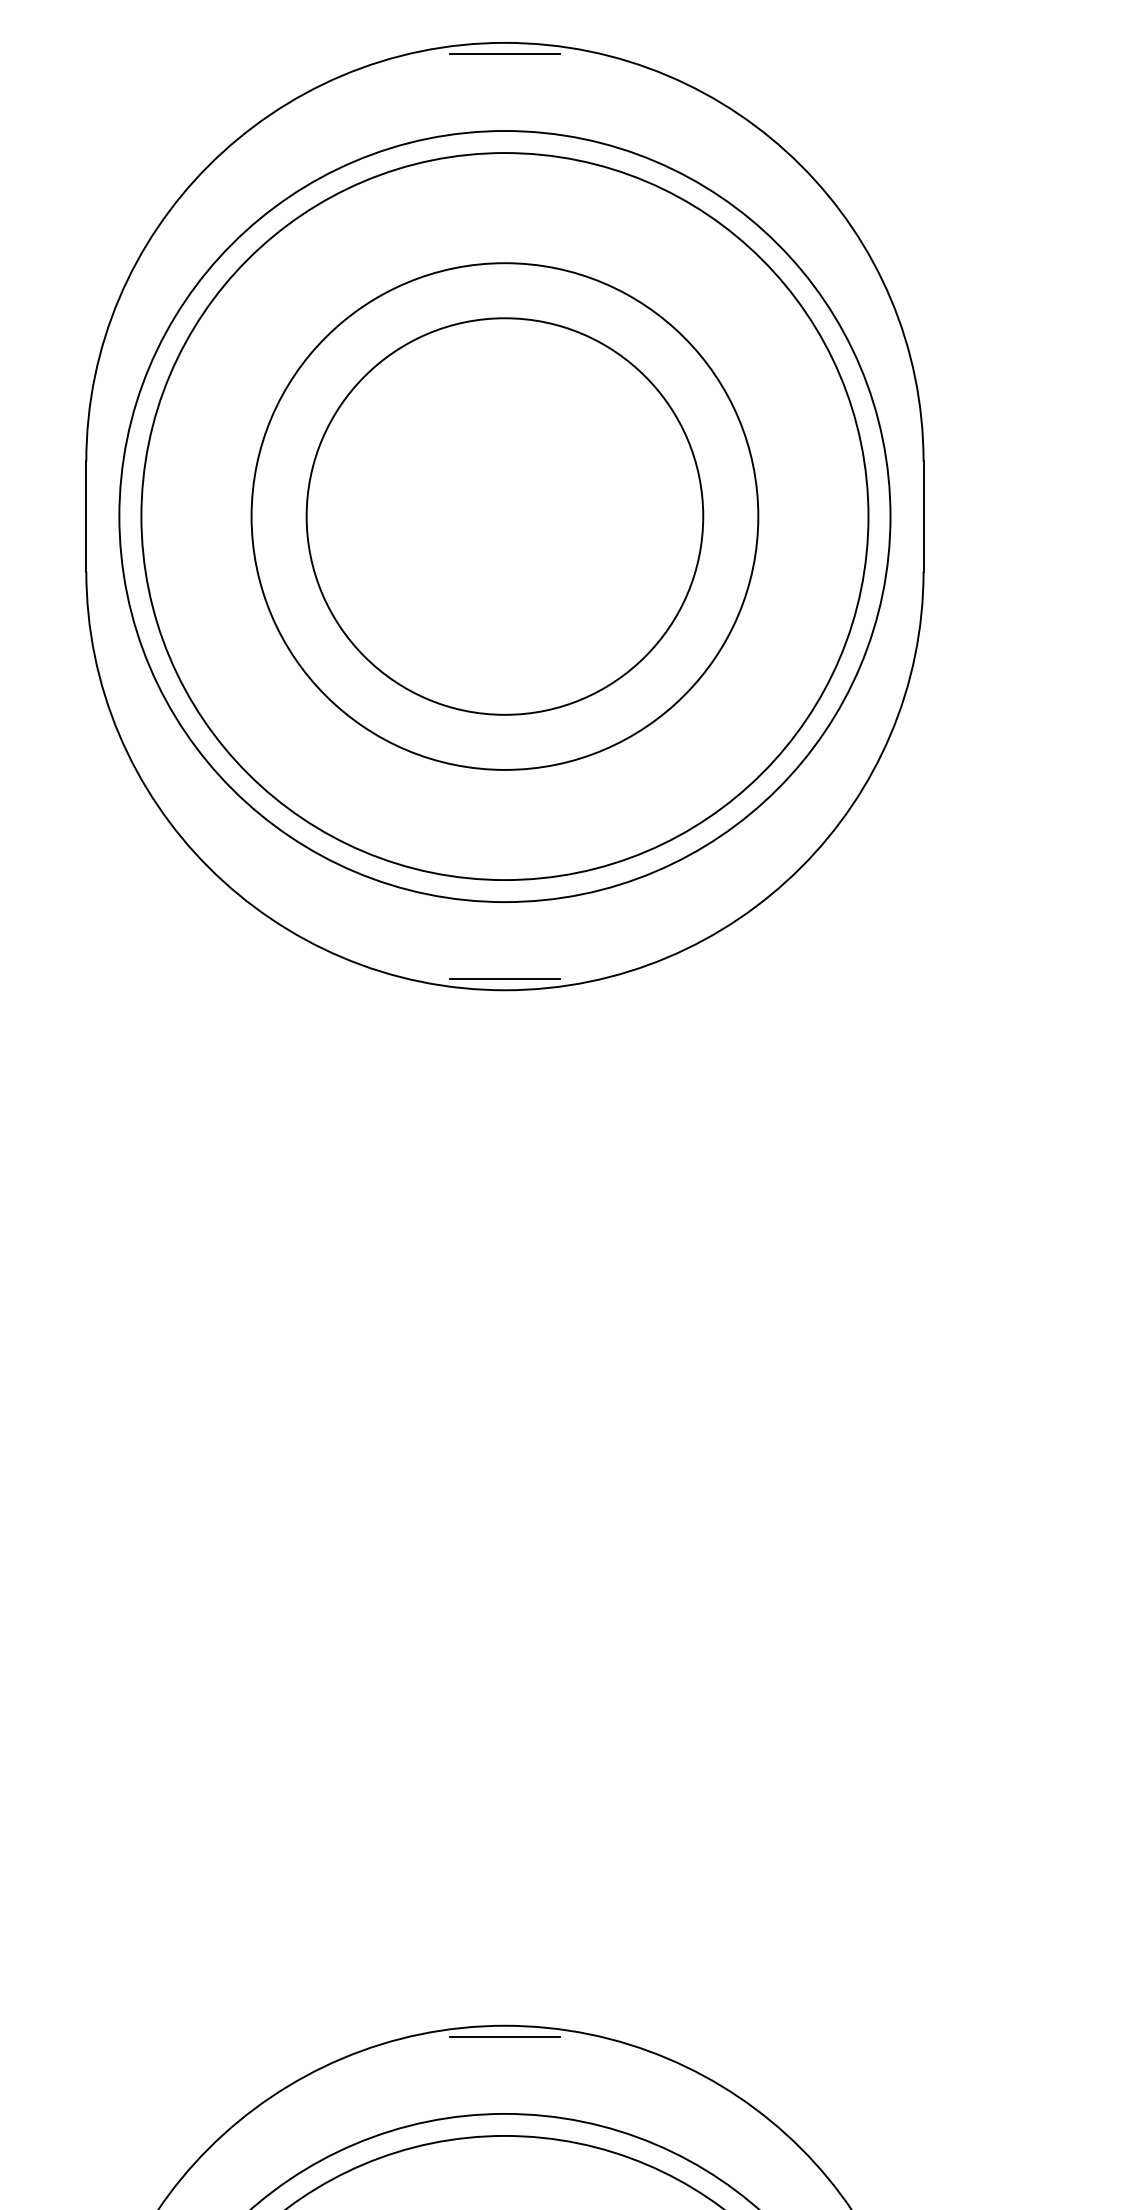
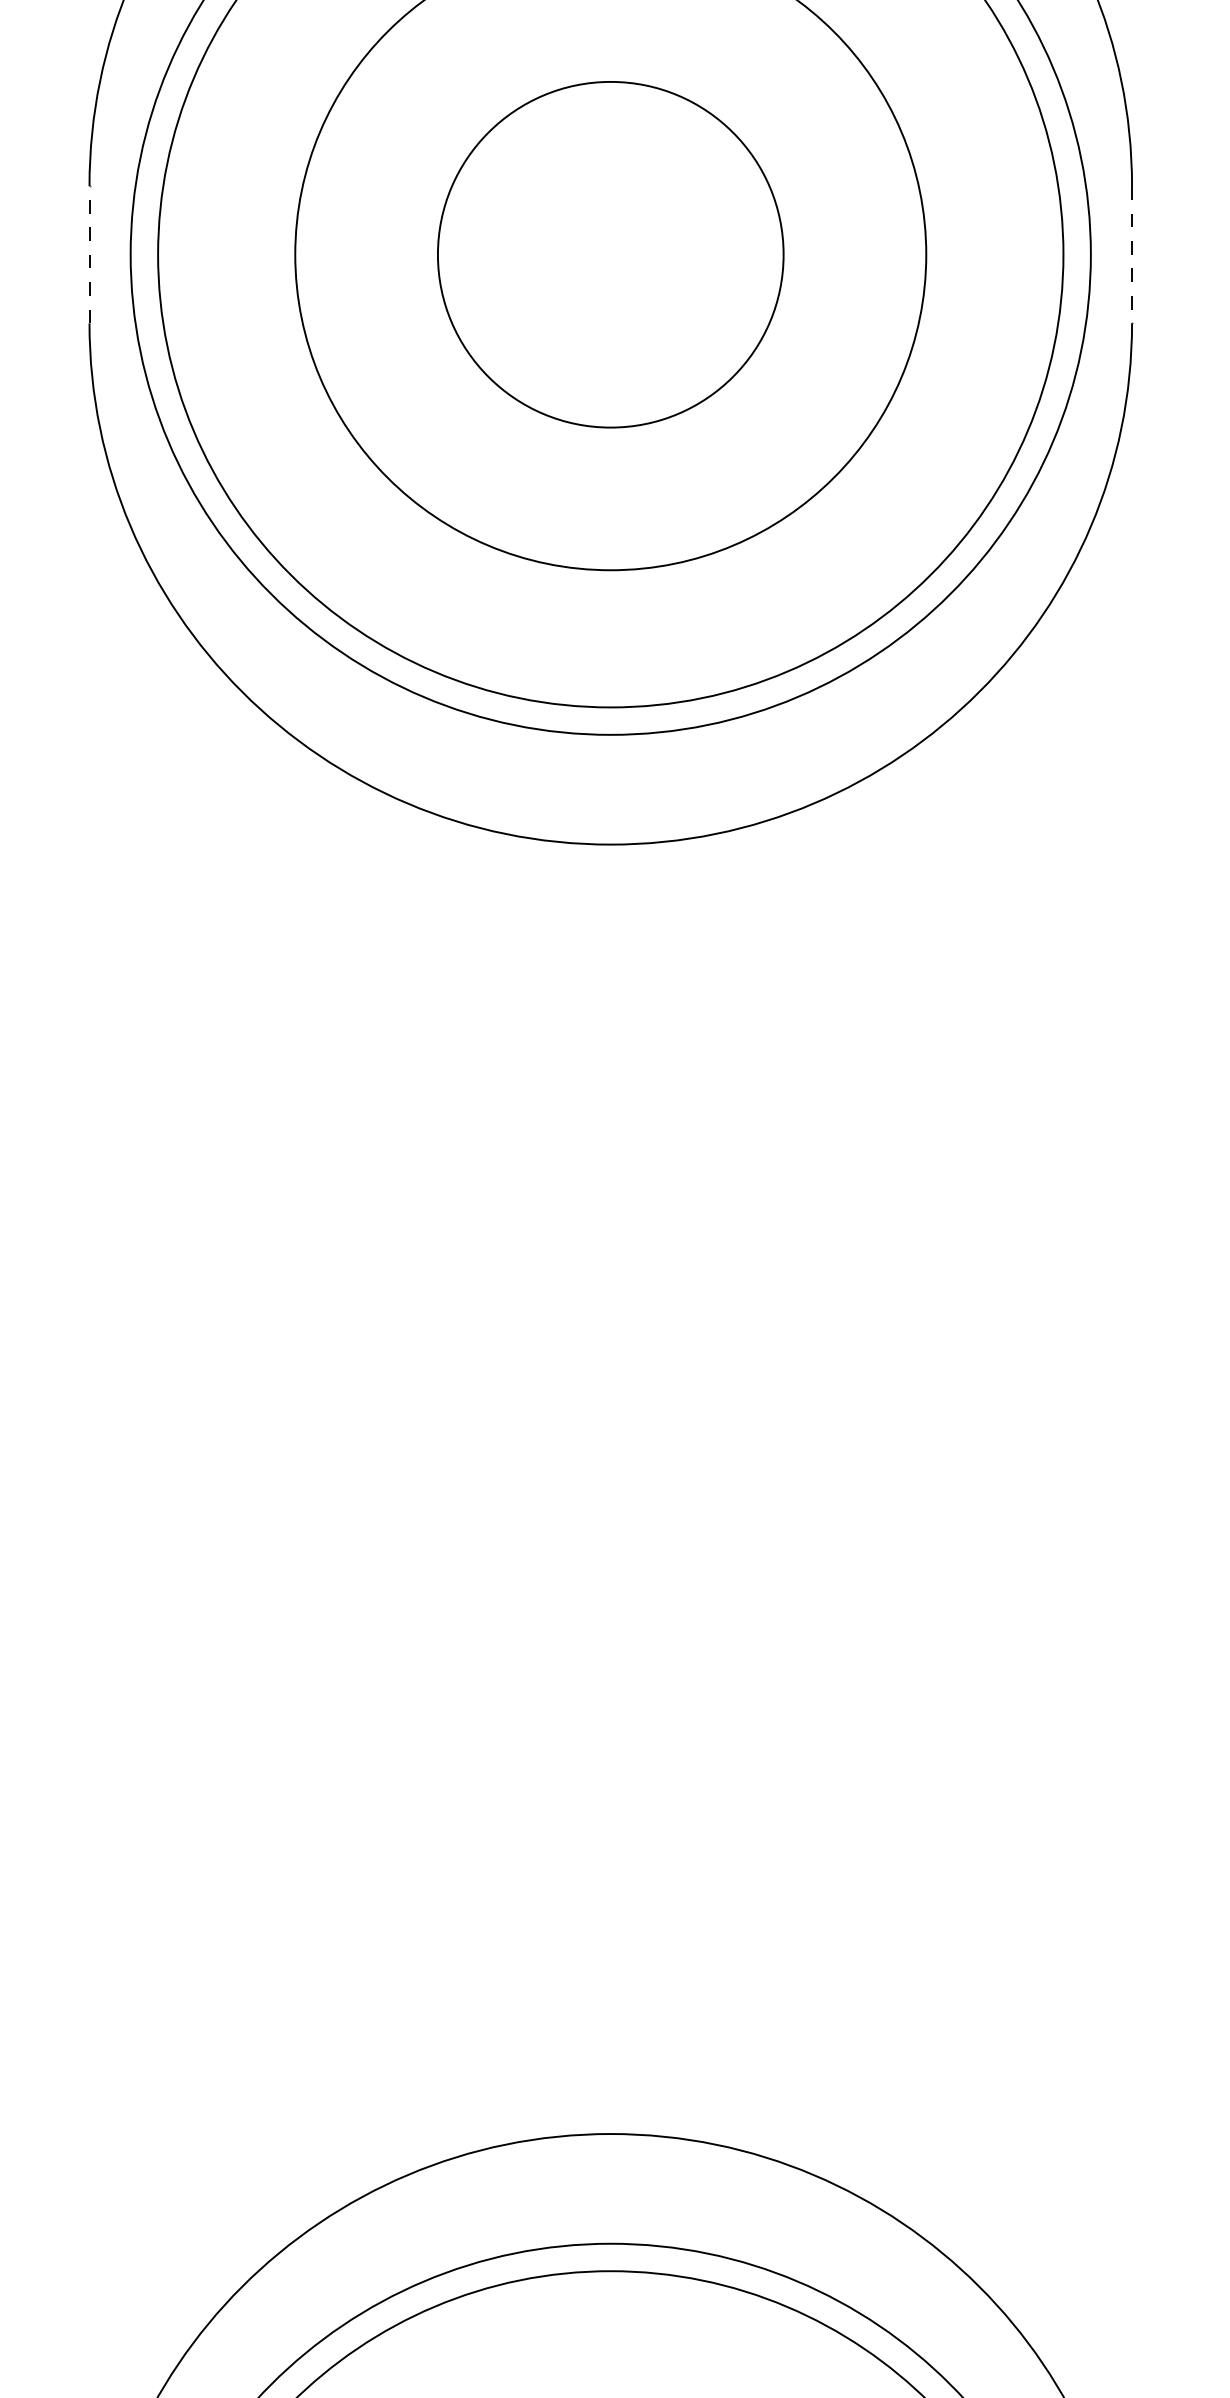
line: (86, 516) -> (89, 254), solid -> dashed
circle: (504, 516) -> (610, 254), size x0.7
line: (923, 517) -> (1131, 255), solid -> dashed
line: (504, 979) -> (610, 831), removed
line: (504, 2036) -> (610, 2147), removed

